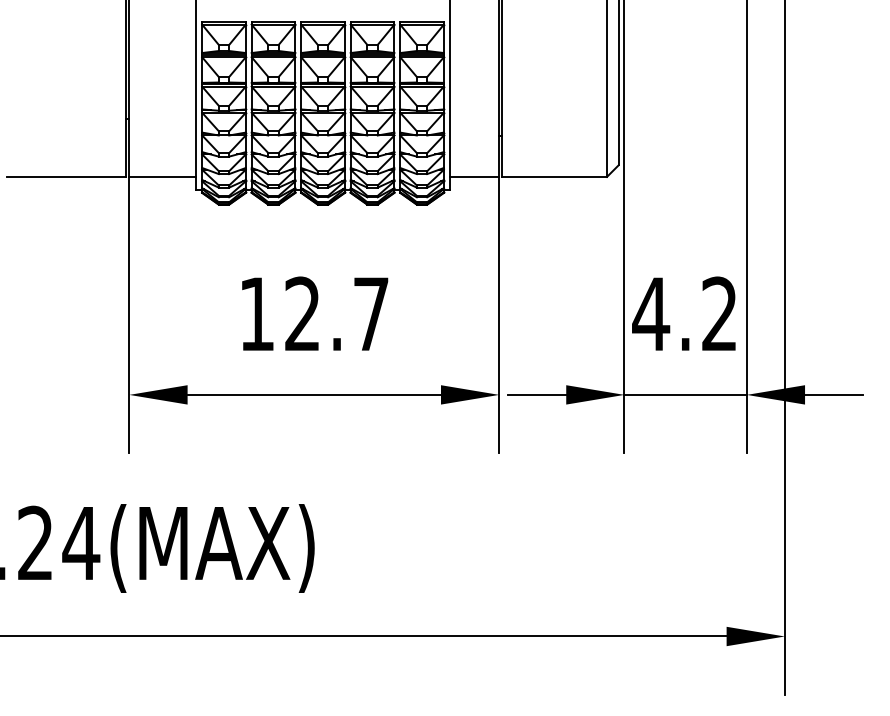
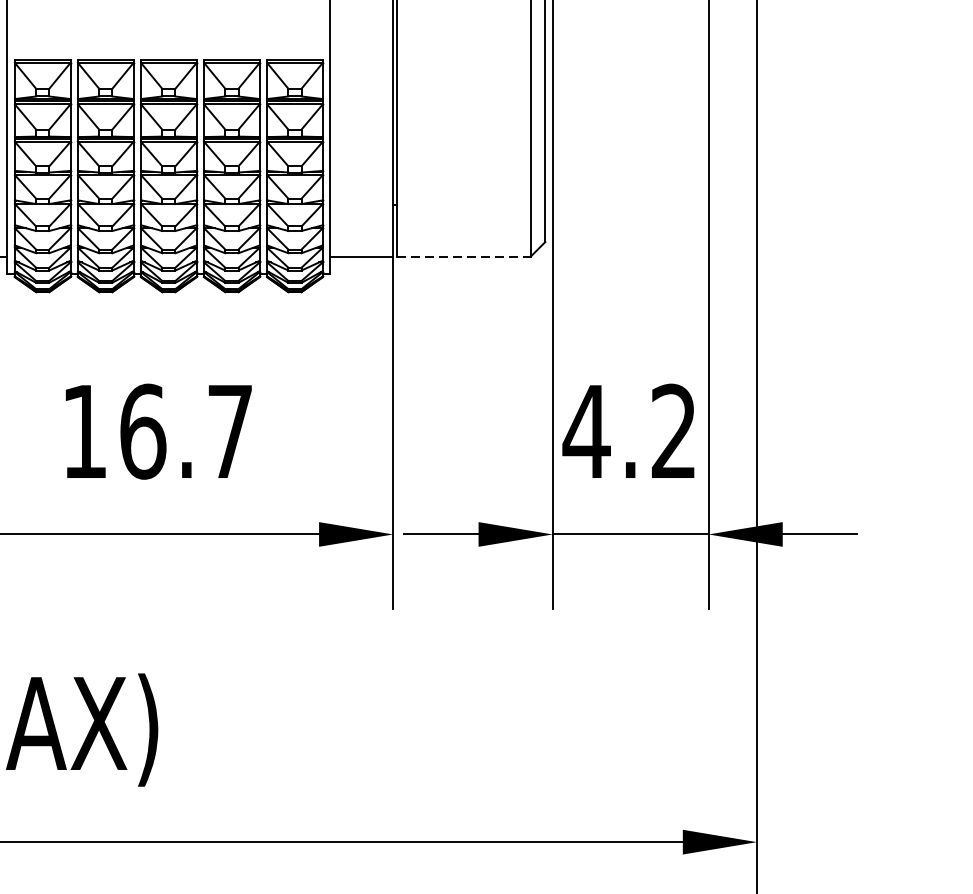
line: (555, 176) -> (464, 256), solid -> dashed
text: (303, 313) -> (143, 430), 12.7 -> 16.7

